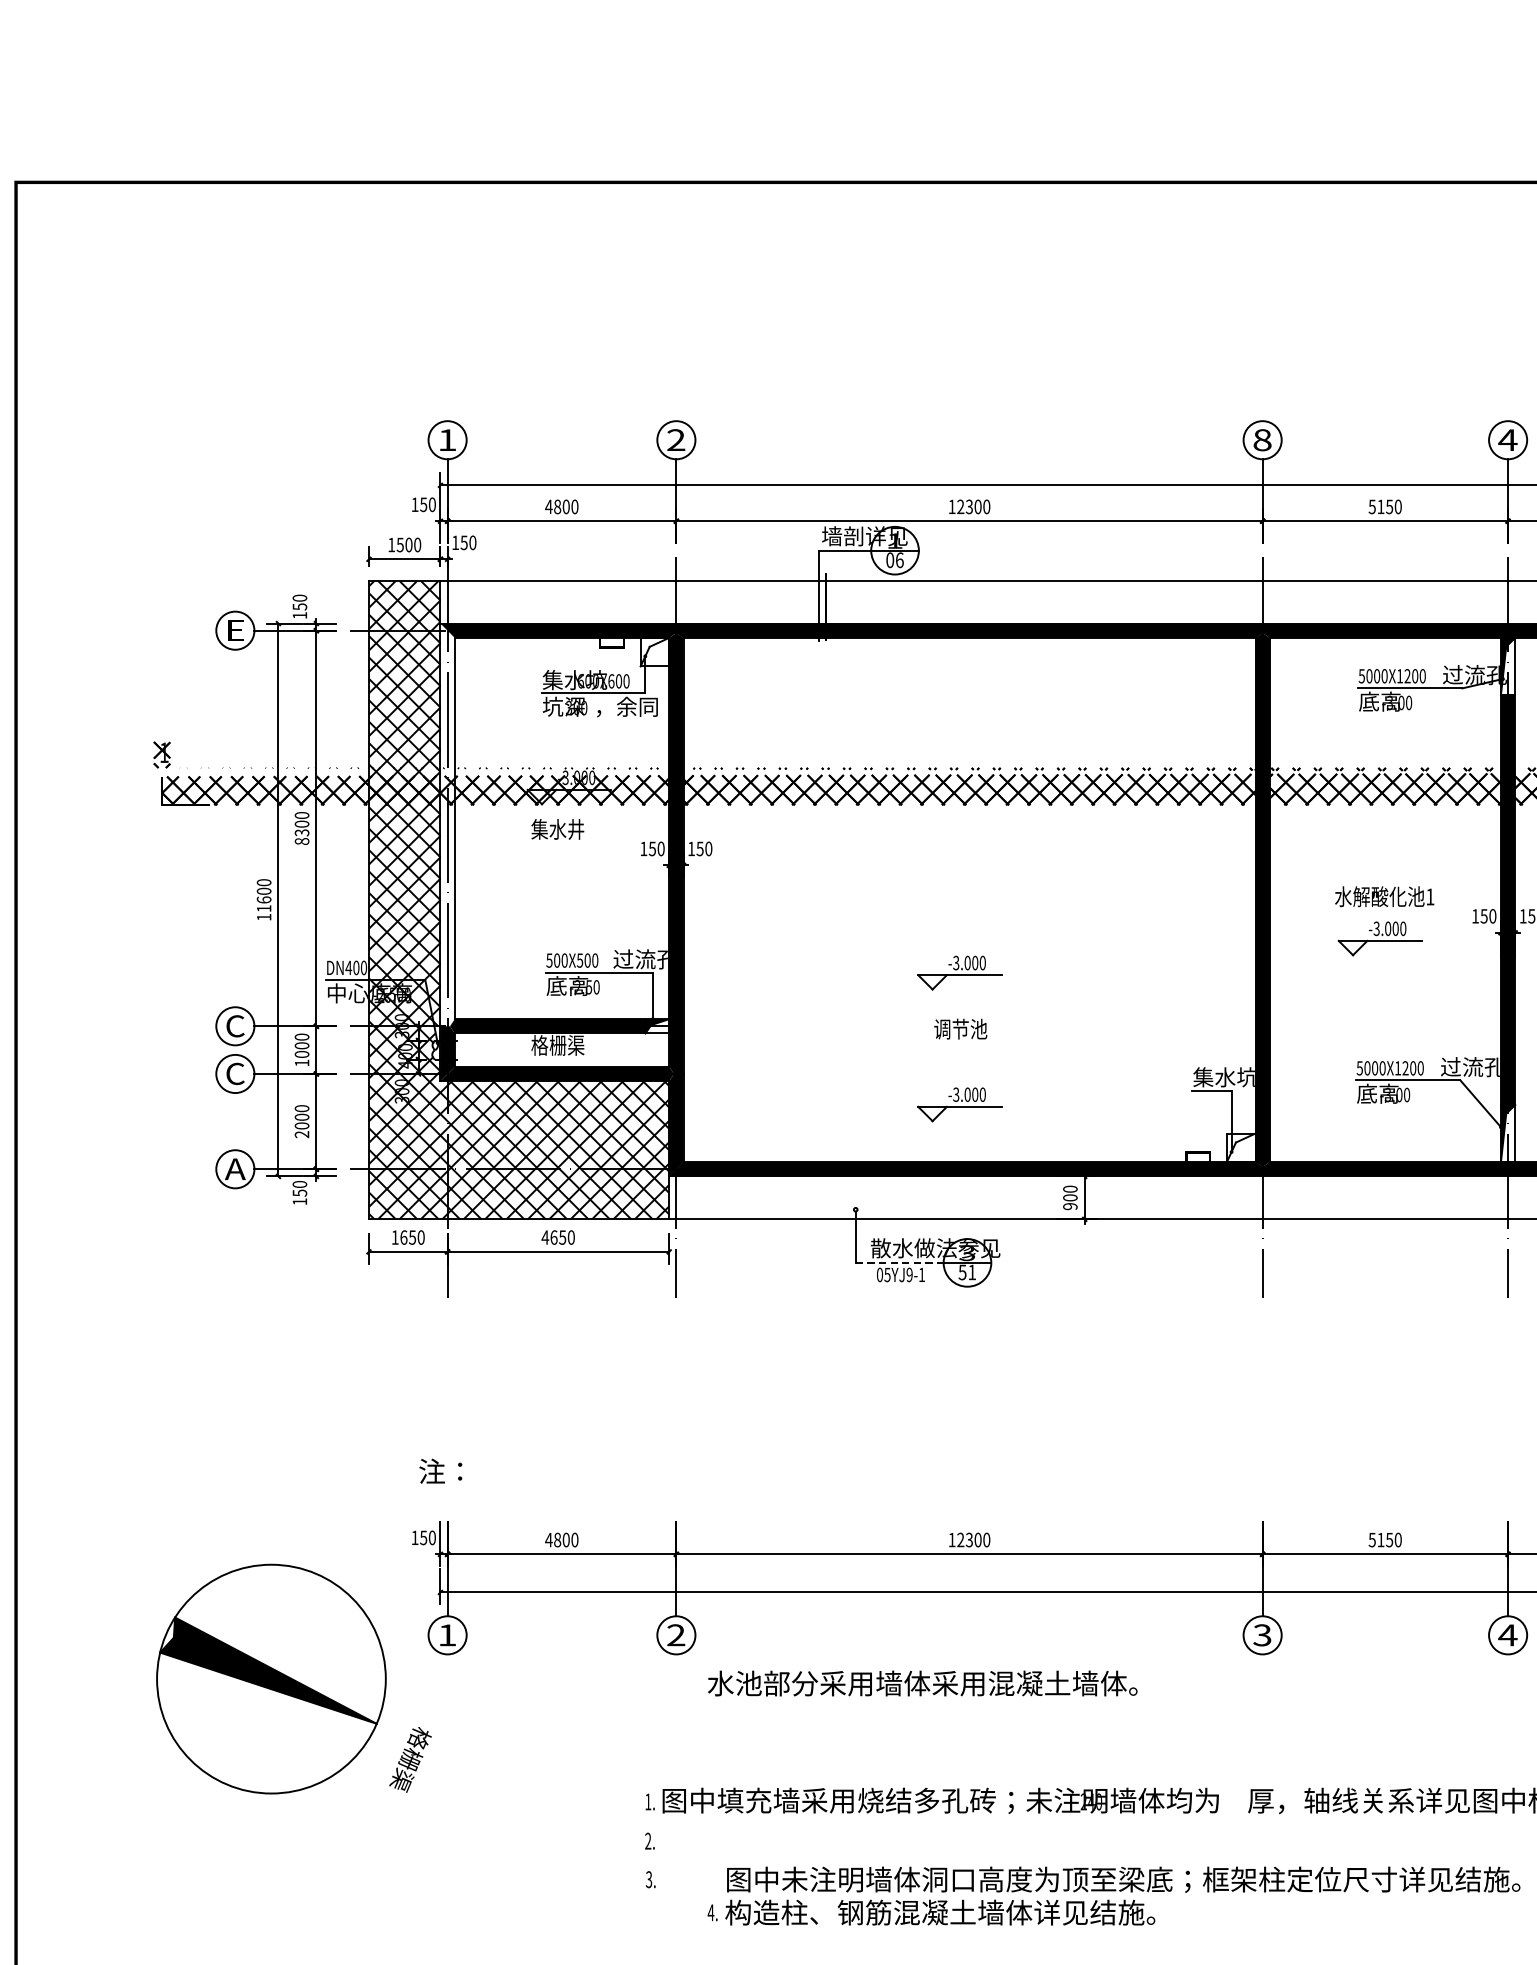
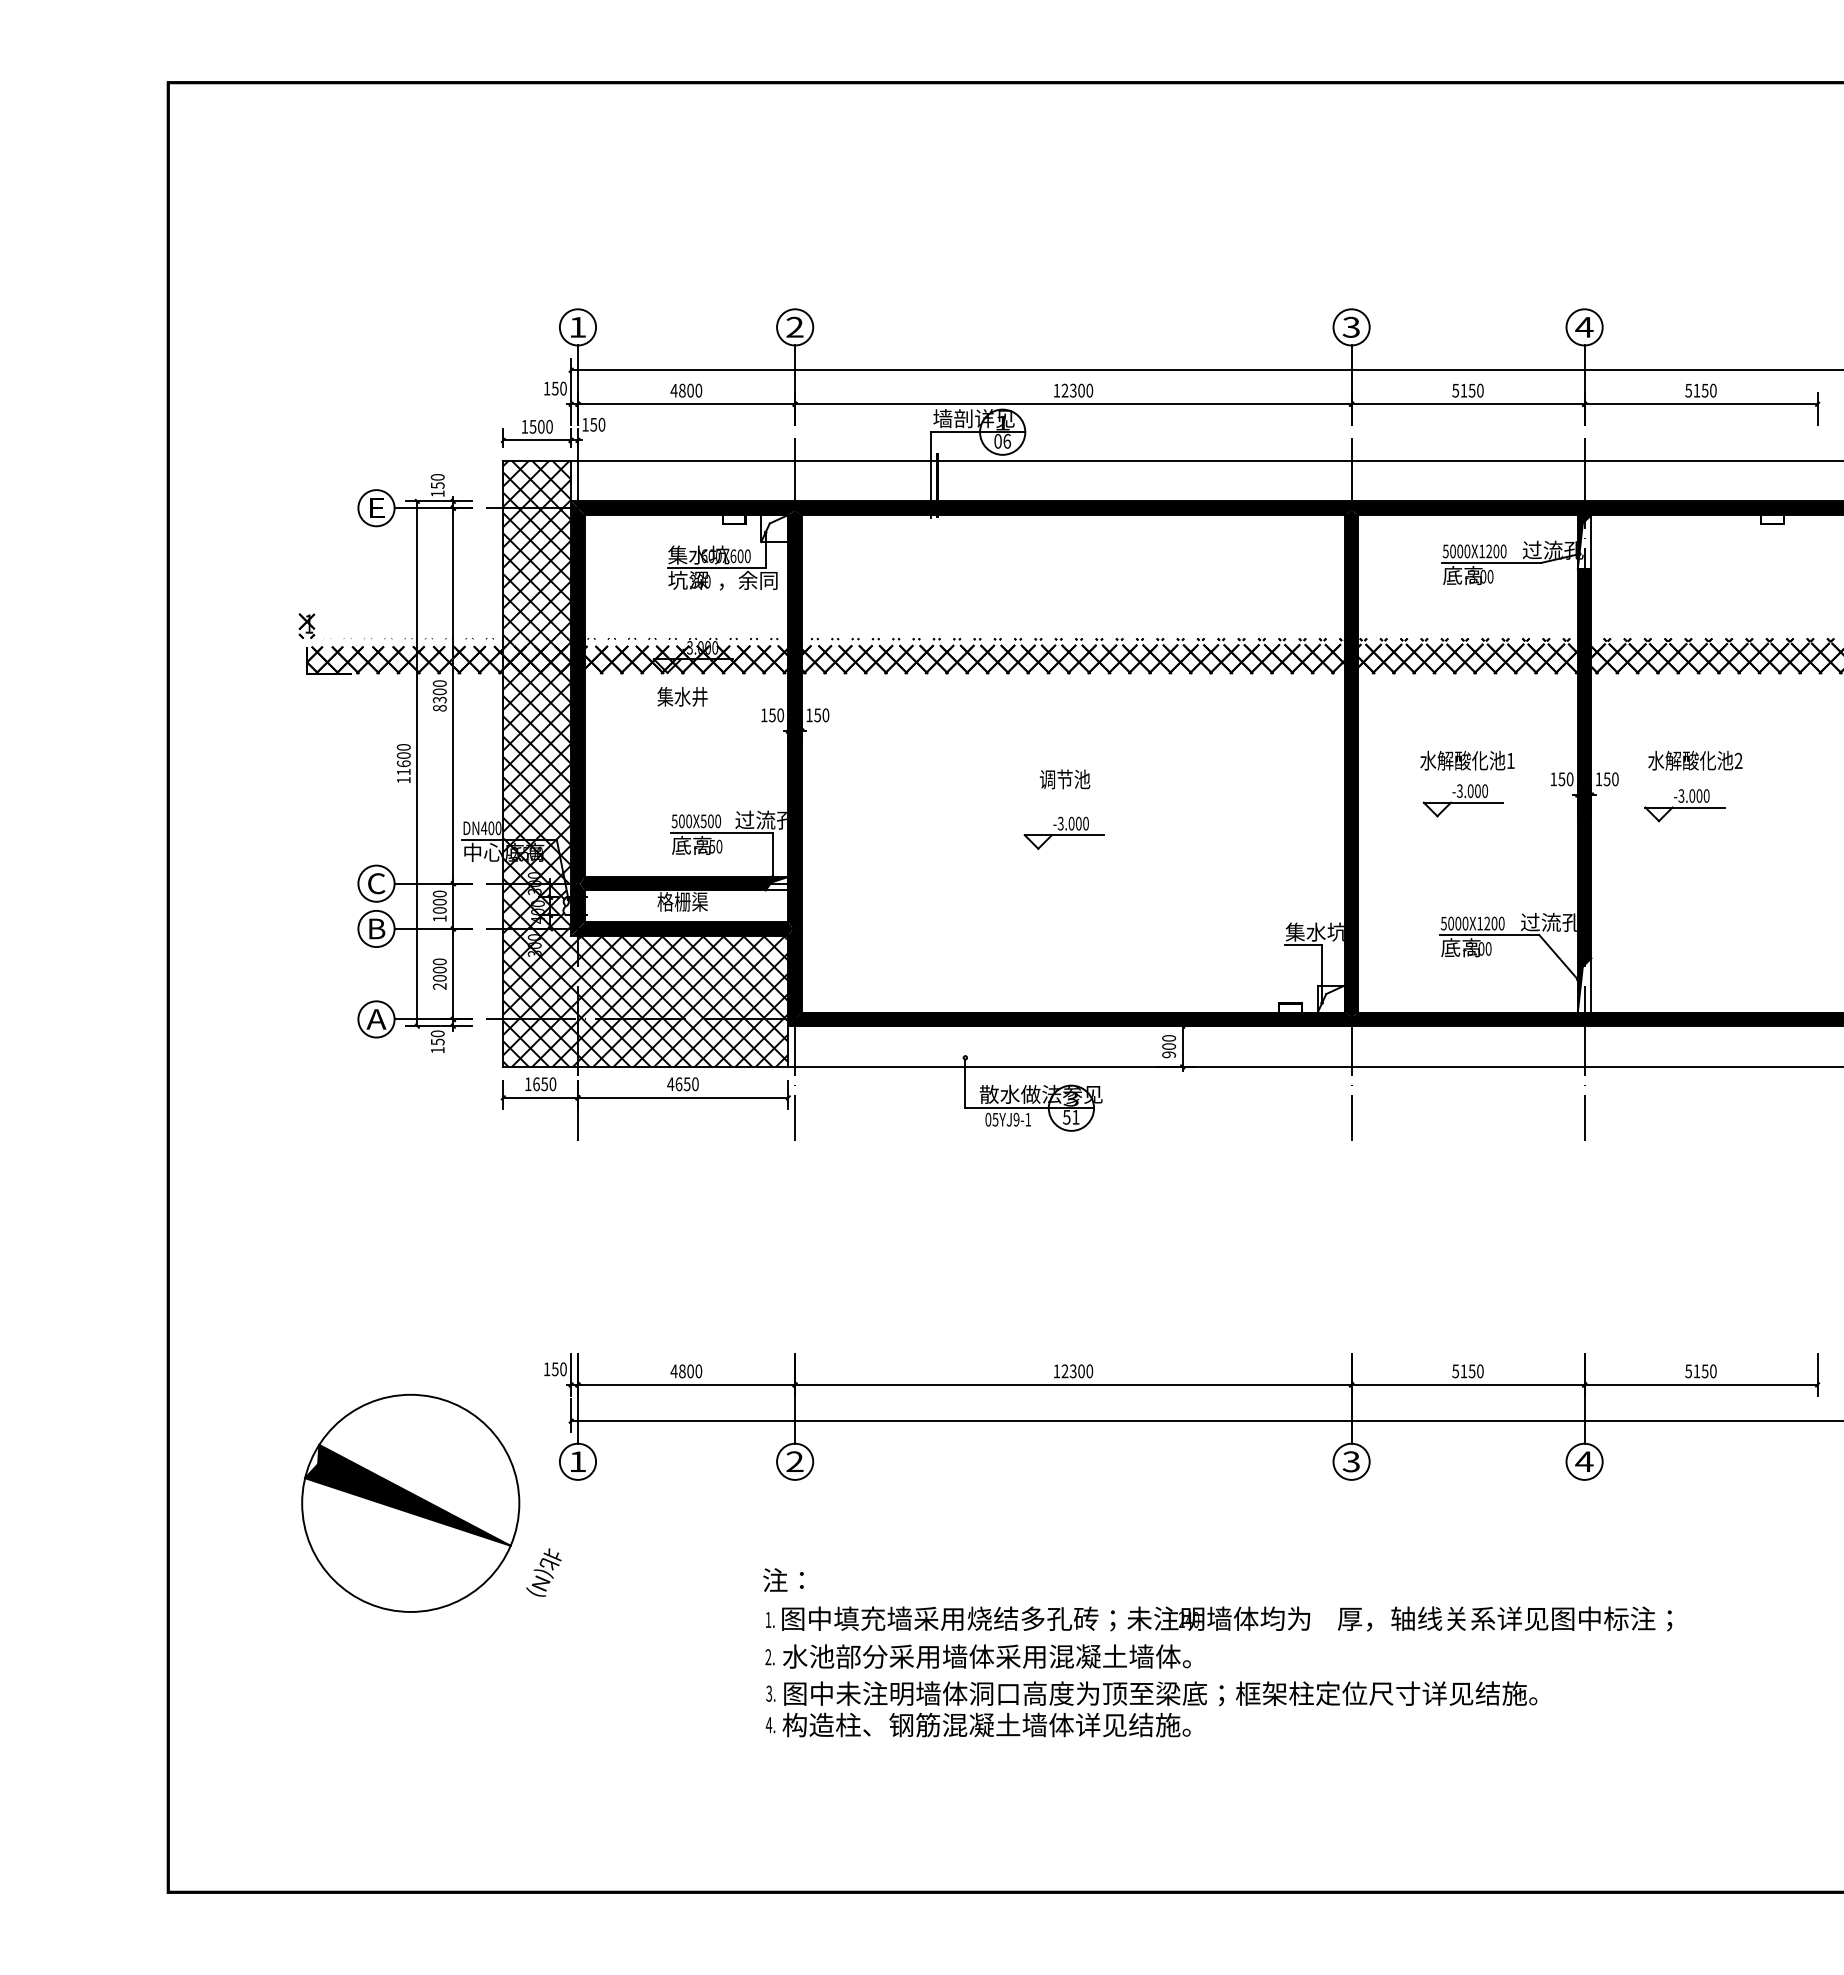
text: (1262, 439) -> (1351, 326), 8 -> 3
fill: (447, 824) -> (577, 692), added
text: (961, 1029) -> (1065, 779), moved
text: (235, 1073) -> (376, 928), C -> B
part: (959, 1104) -> (1063, 957), removed
line: (900, 1263) -> (1007, 1108), dashed -> solid
text: (440, 1470) -> (783, 1579), moved
text: (922, 1683) -> (986, 1656), moved
text: (410, 1759) -> (542, 1579), 格栅渠 -> 北(N)
text: (1113, 1896) -> (1151, 1709), moved

